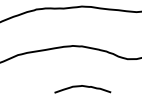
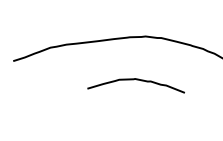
curve: (84, 87) -> (139, 82), moved

